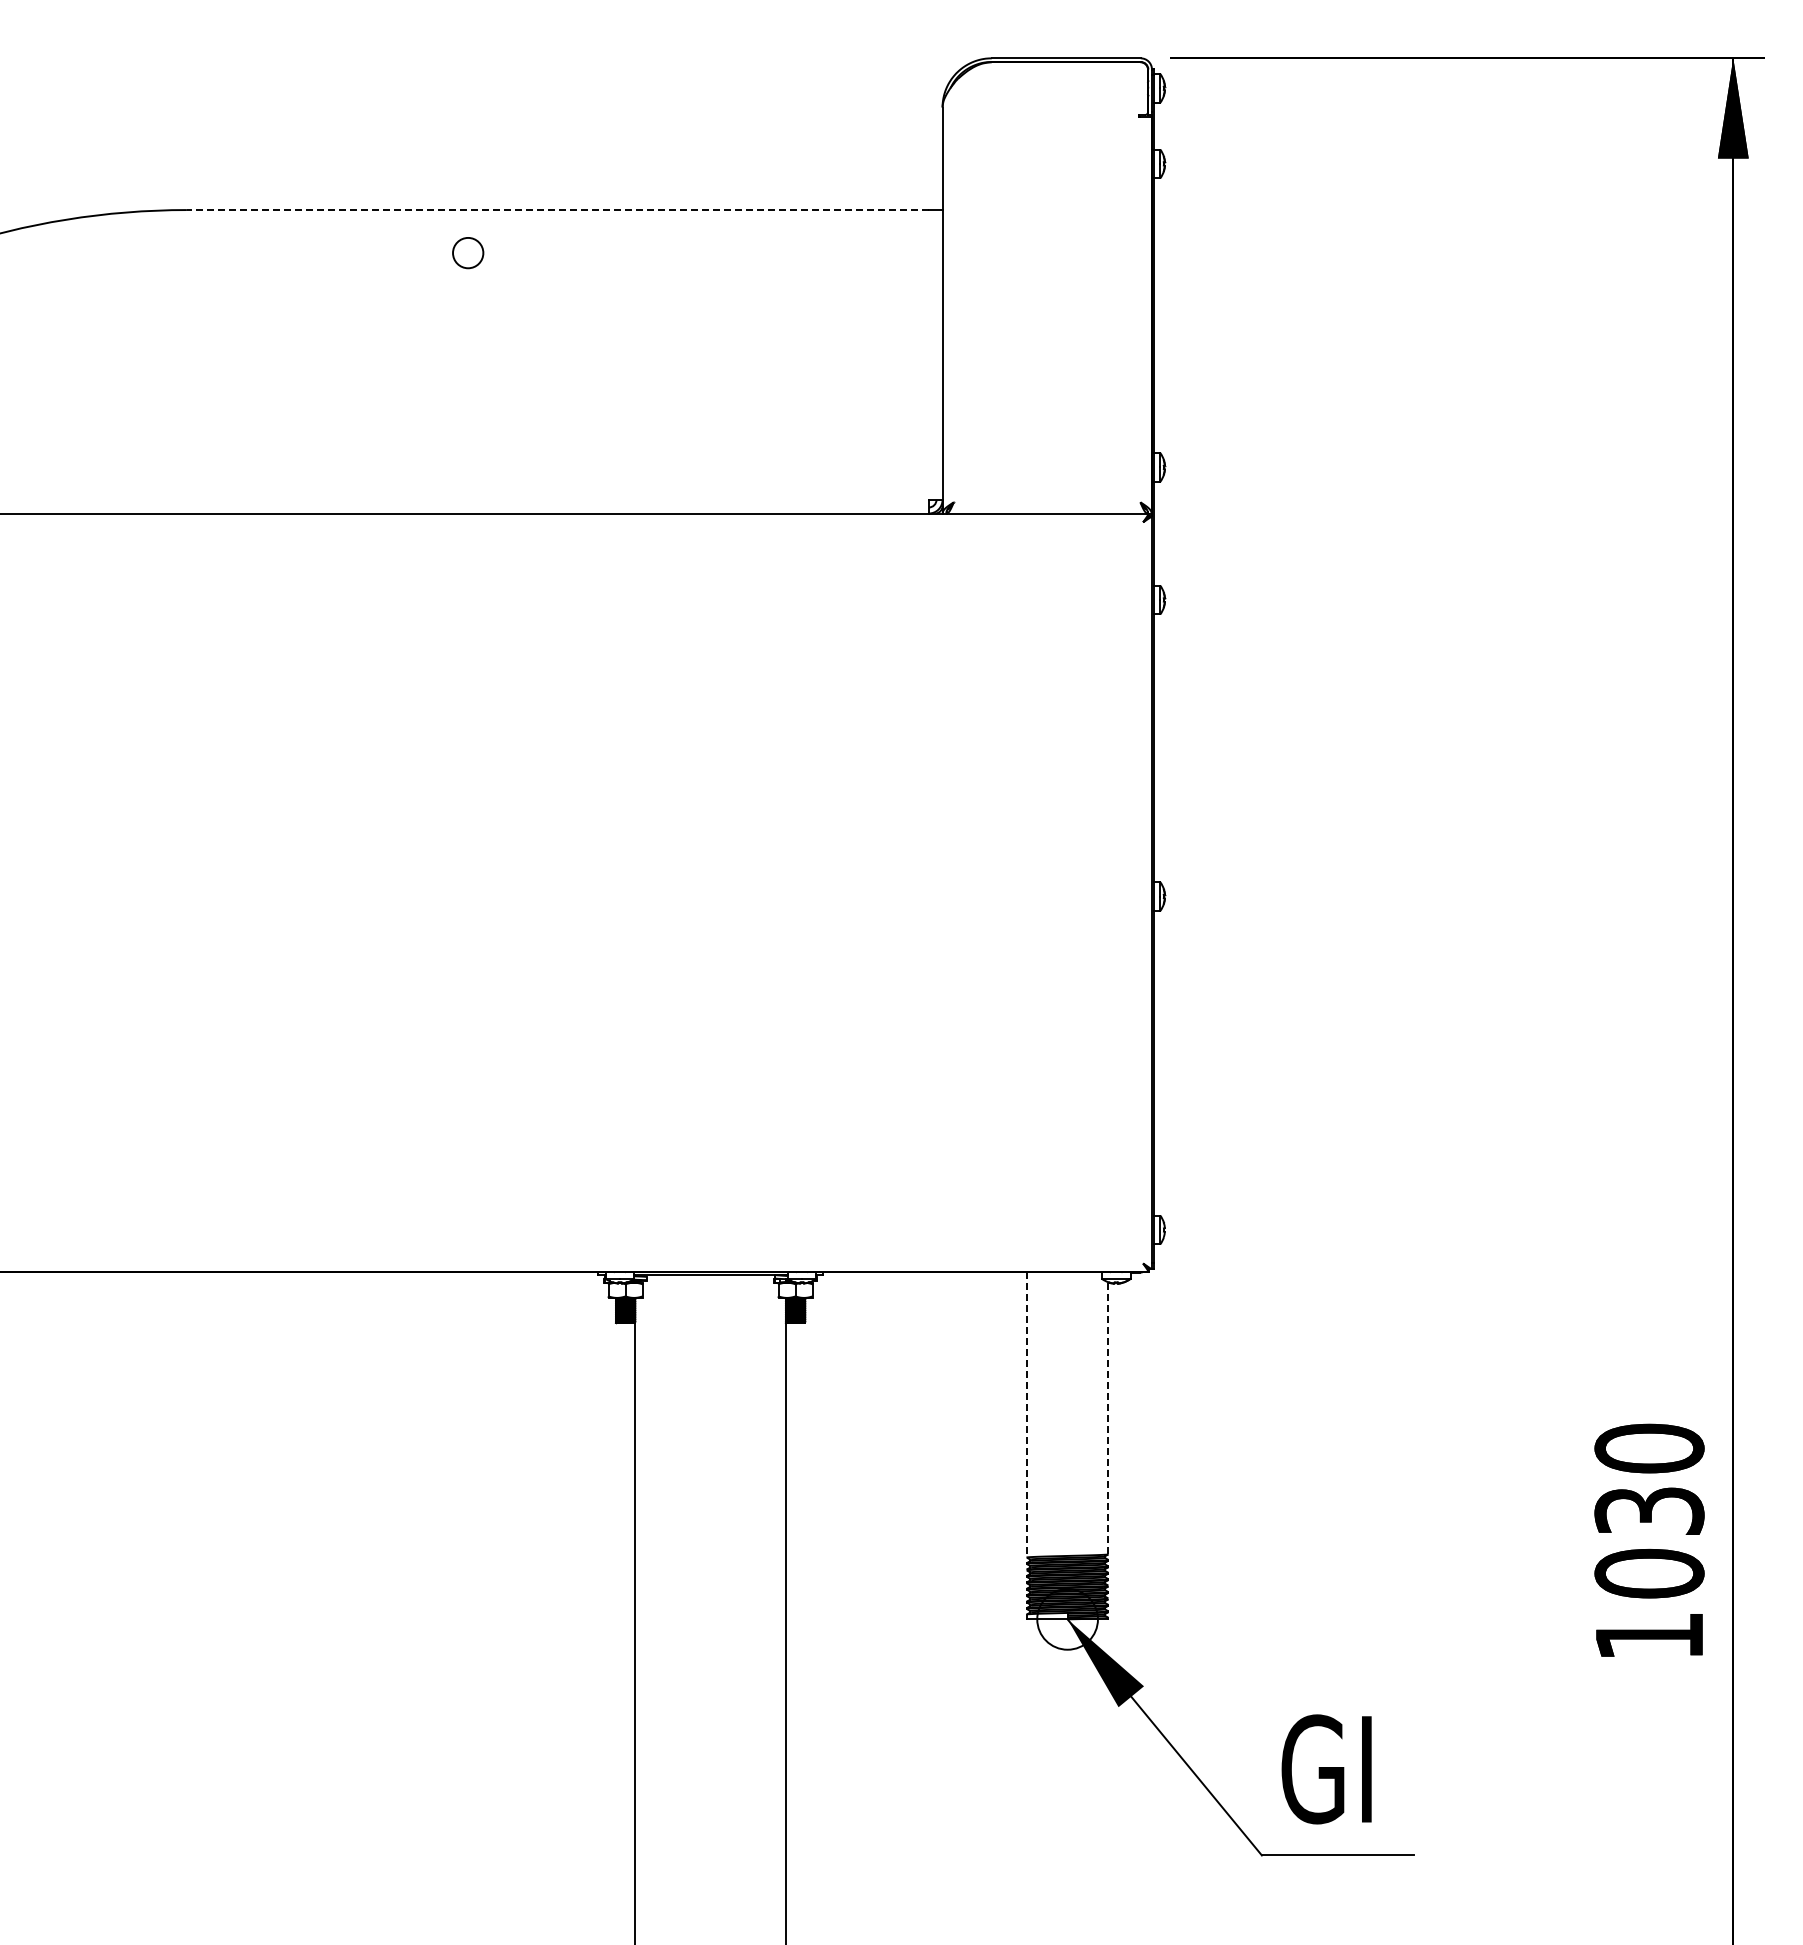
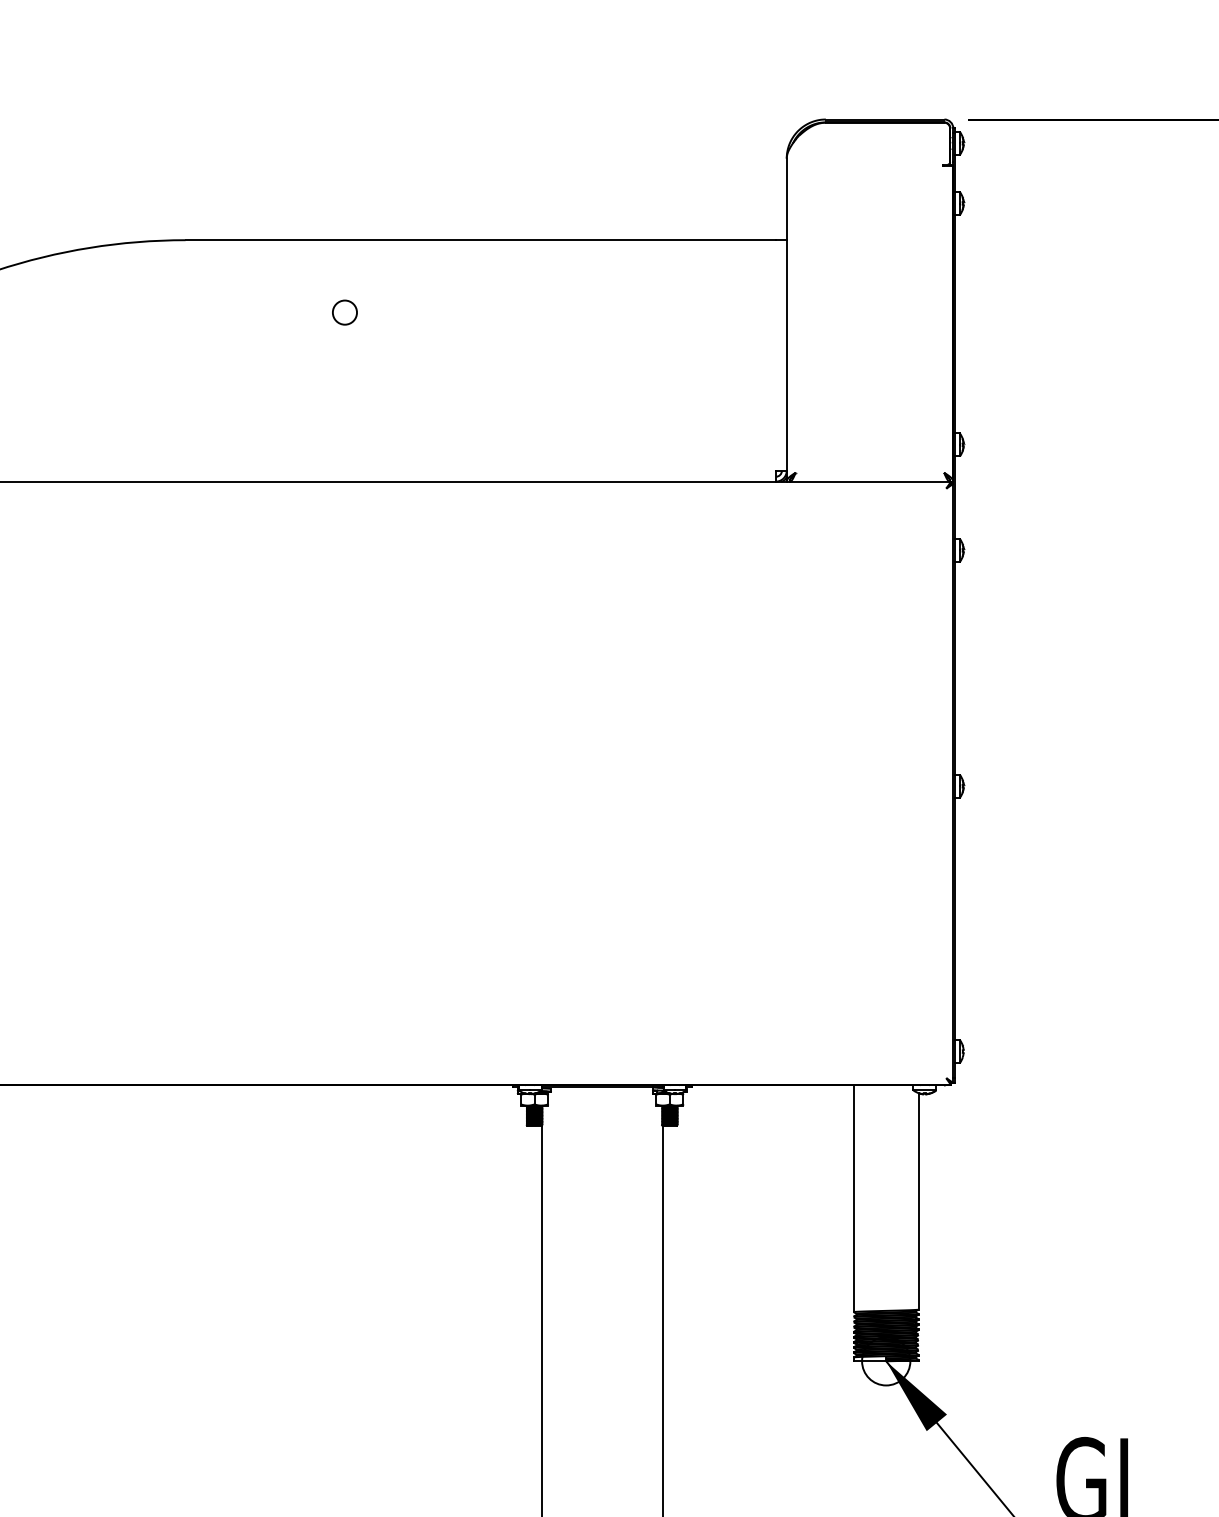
line: (557, 210) -> (480, 240), dashed -> solid
circle: (468, 253) -> (345, 312), moved
line: (1026, 1414) -> (853, 1198), dashed -> solid
line: (1108, 1417) -> (918, 1200), dashed -> solid

